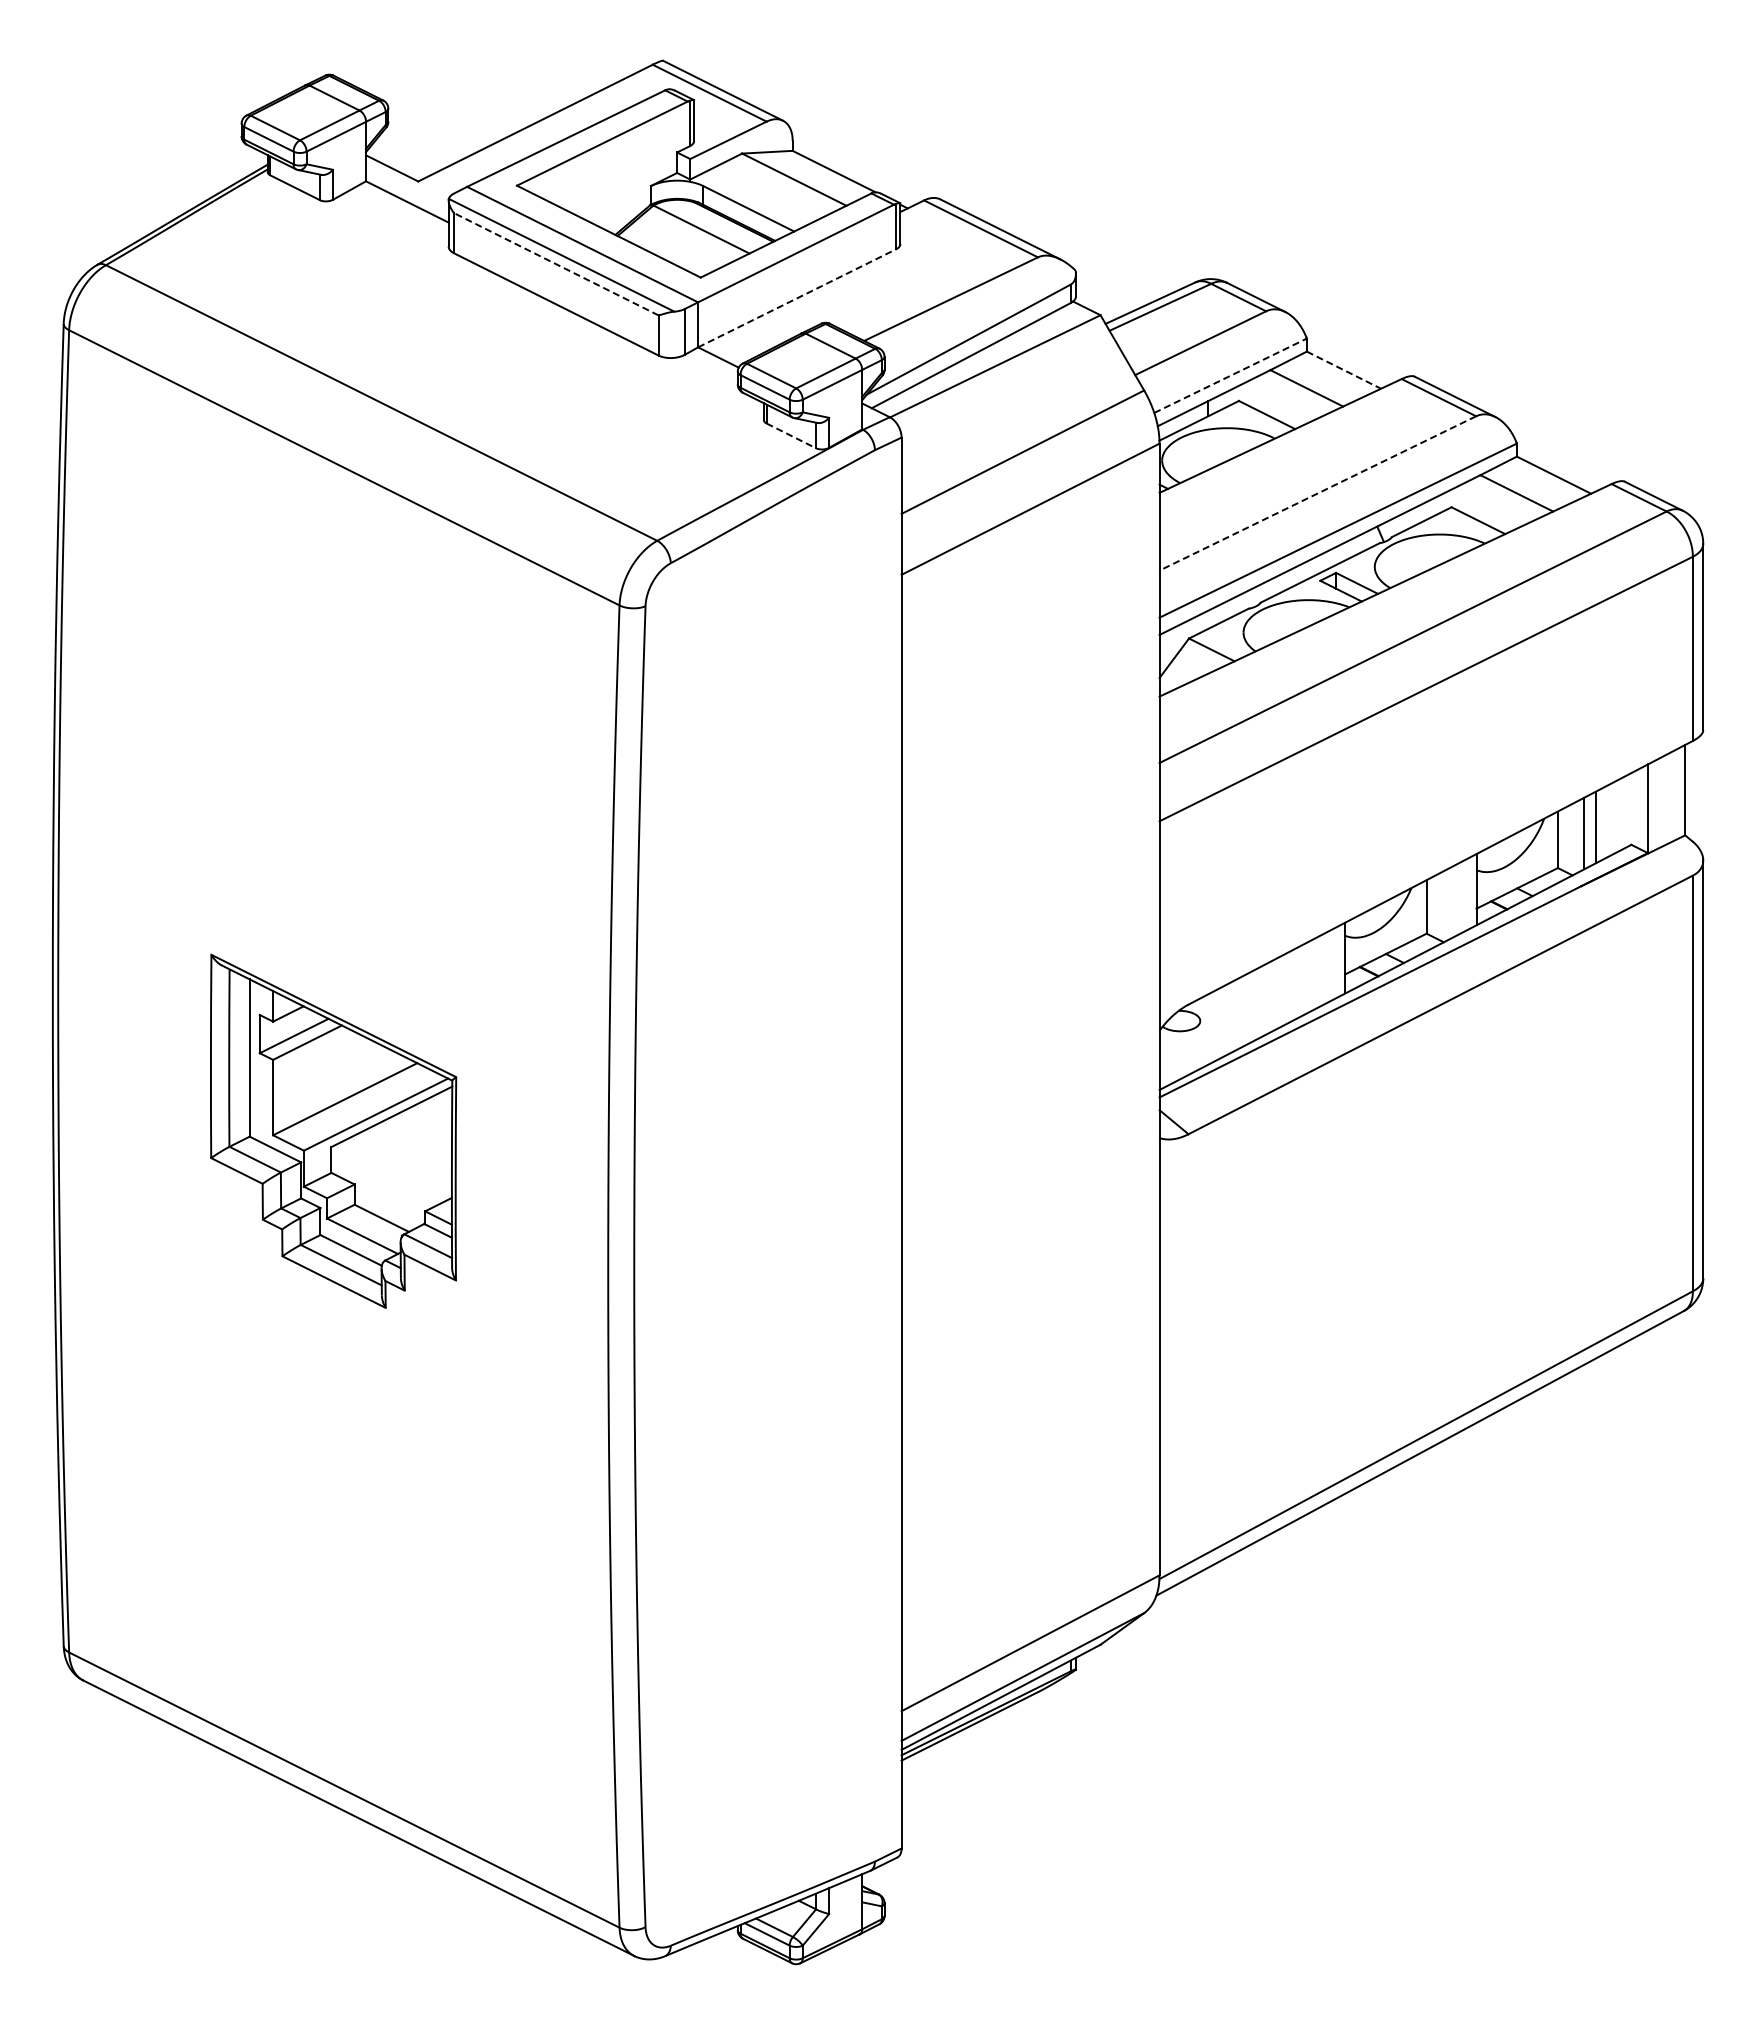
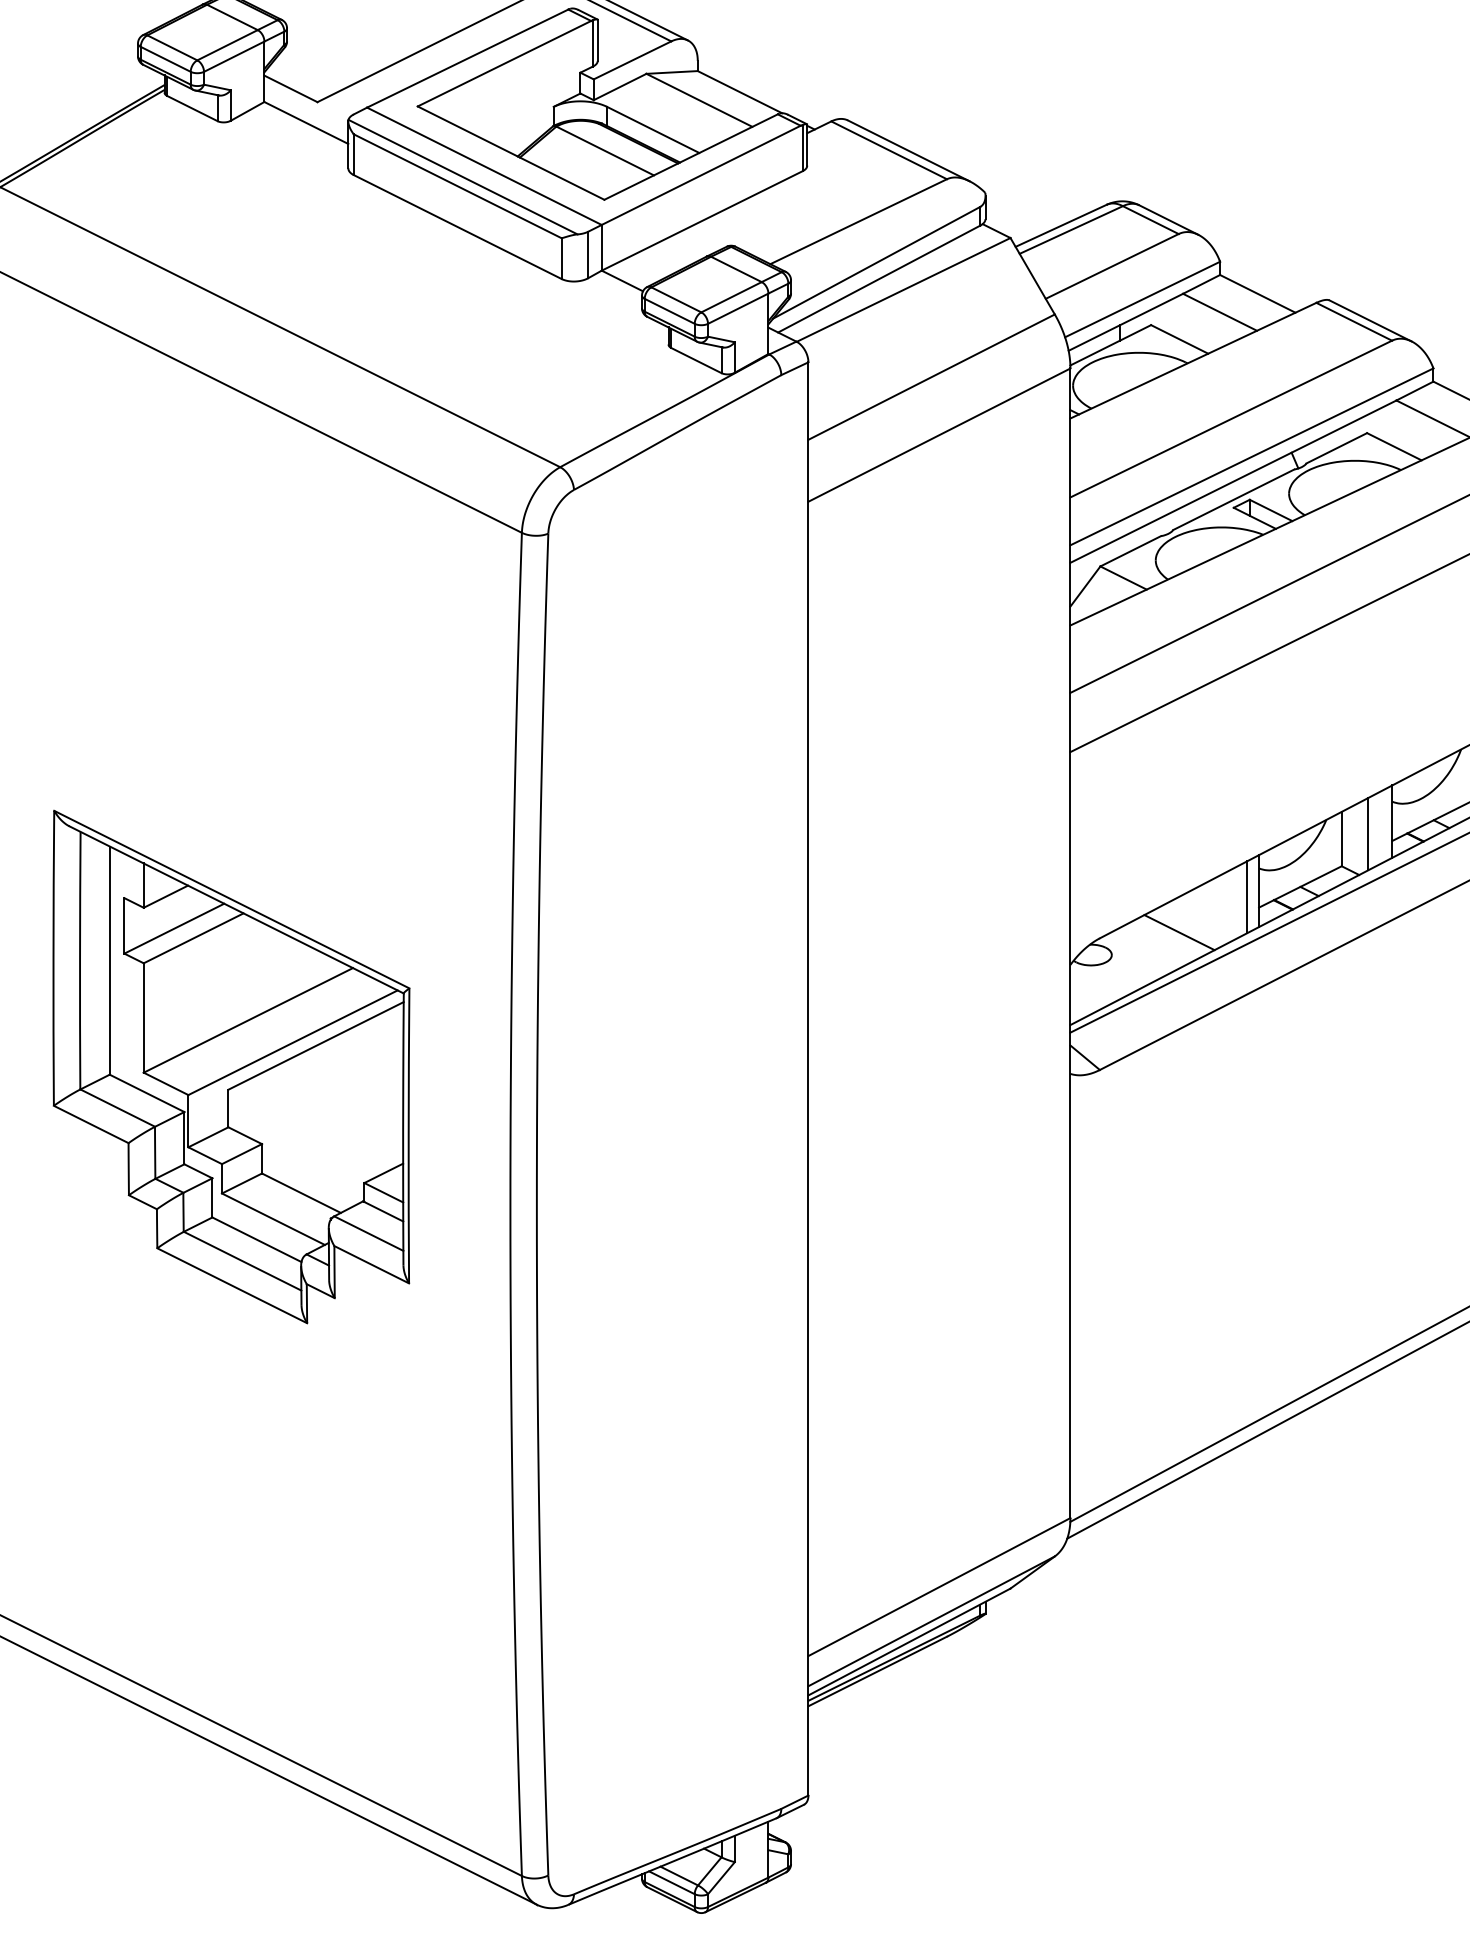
line: (555, 264) -> (456, 186), dashed -> solid
line: (797, 298) -> (702, 221), dashed -> solid
line: (1343, 370) -> (1257, 294), dashed -> solid
line: (1230, 375) -> (1142, 299), dashed -> solid
line: (791, 435) -> (696, 360), dashed -> solid
line: (1317, 493) -> (1230, 419), dashed -> solid
line: (1452, 901) -> (1368, 833), added
line: (1333, 963) -> (1247, 896), added
line: (1266, 998) -> (1179, 932), added
part: (333, 1131) -> (231, 1067), size x1.43

